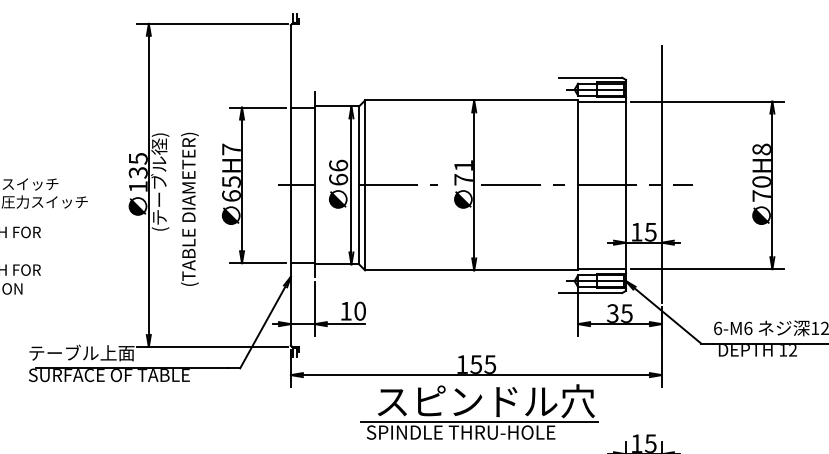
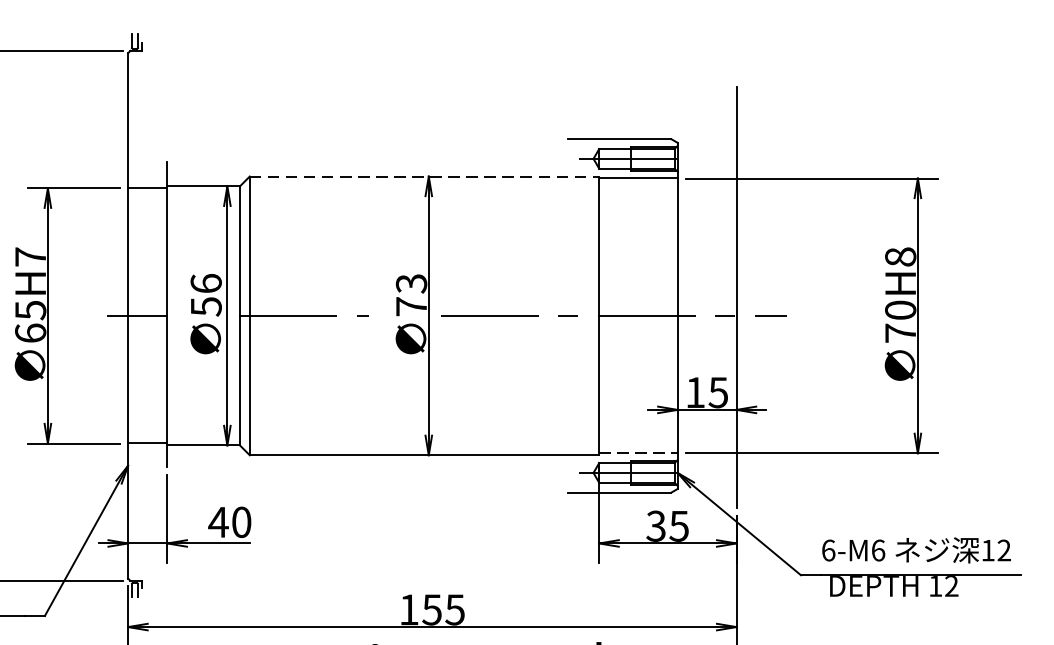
line: (471, 100) -> (424, 176), solid -> dashed
text: (463, 165) -> (411, 283), 71 -> 73
text: (338, 179) -> (206, 306), 66 -> 56
line: (602, 269) -> (639, 453), solid -> dashed
text: (345, 311) -> (217, 522), 10 -> 40

